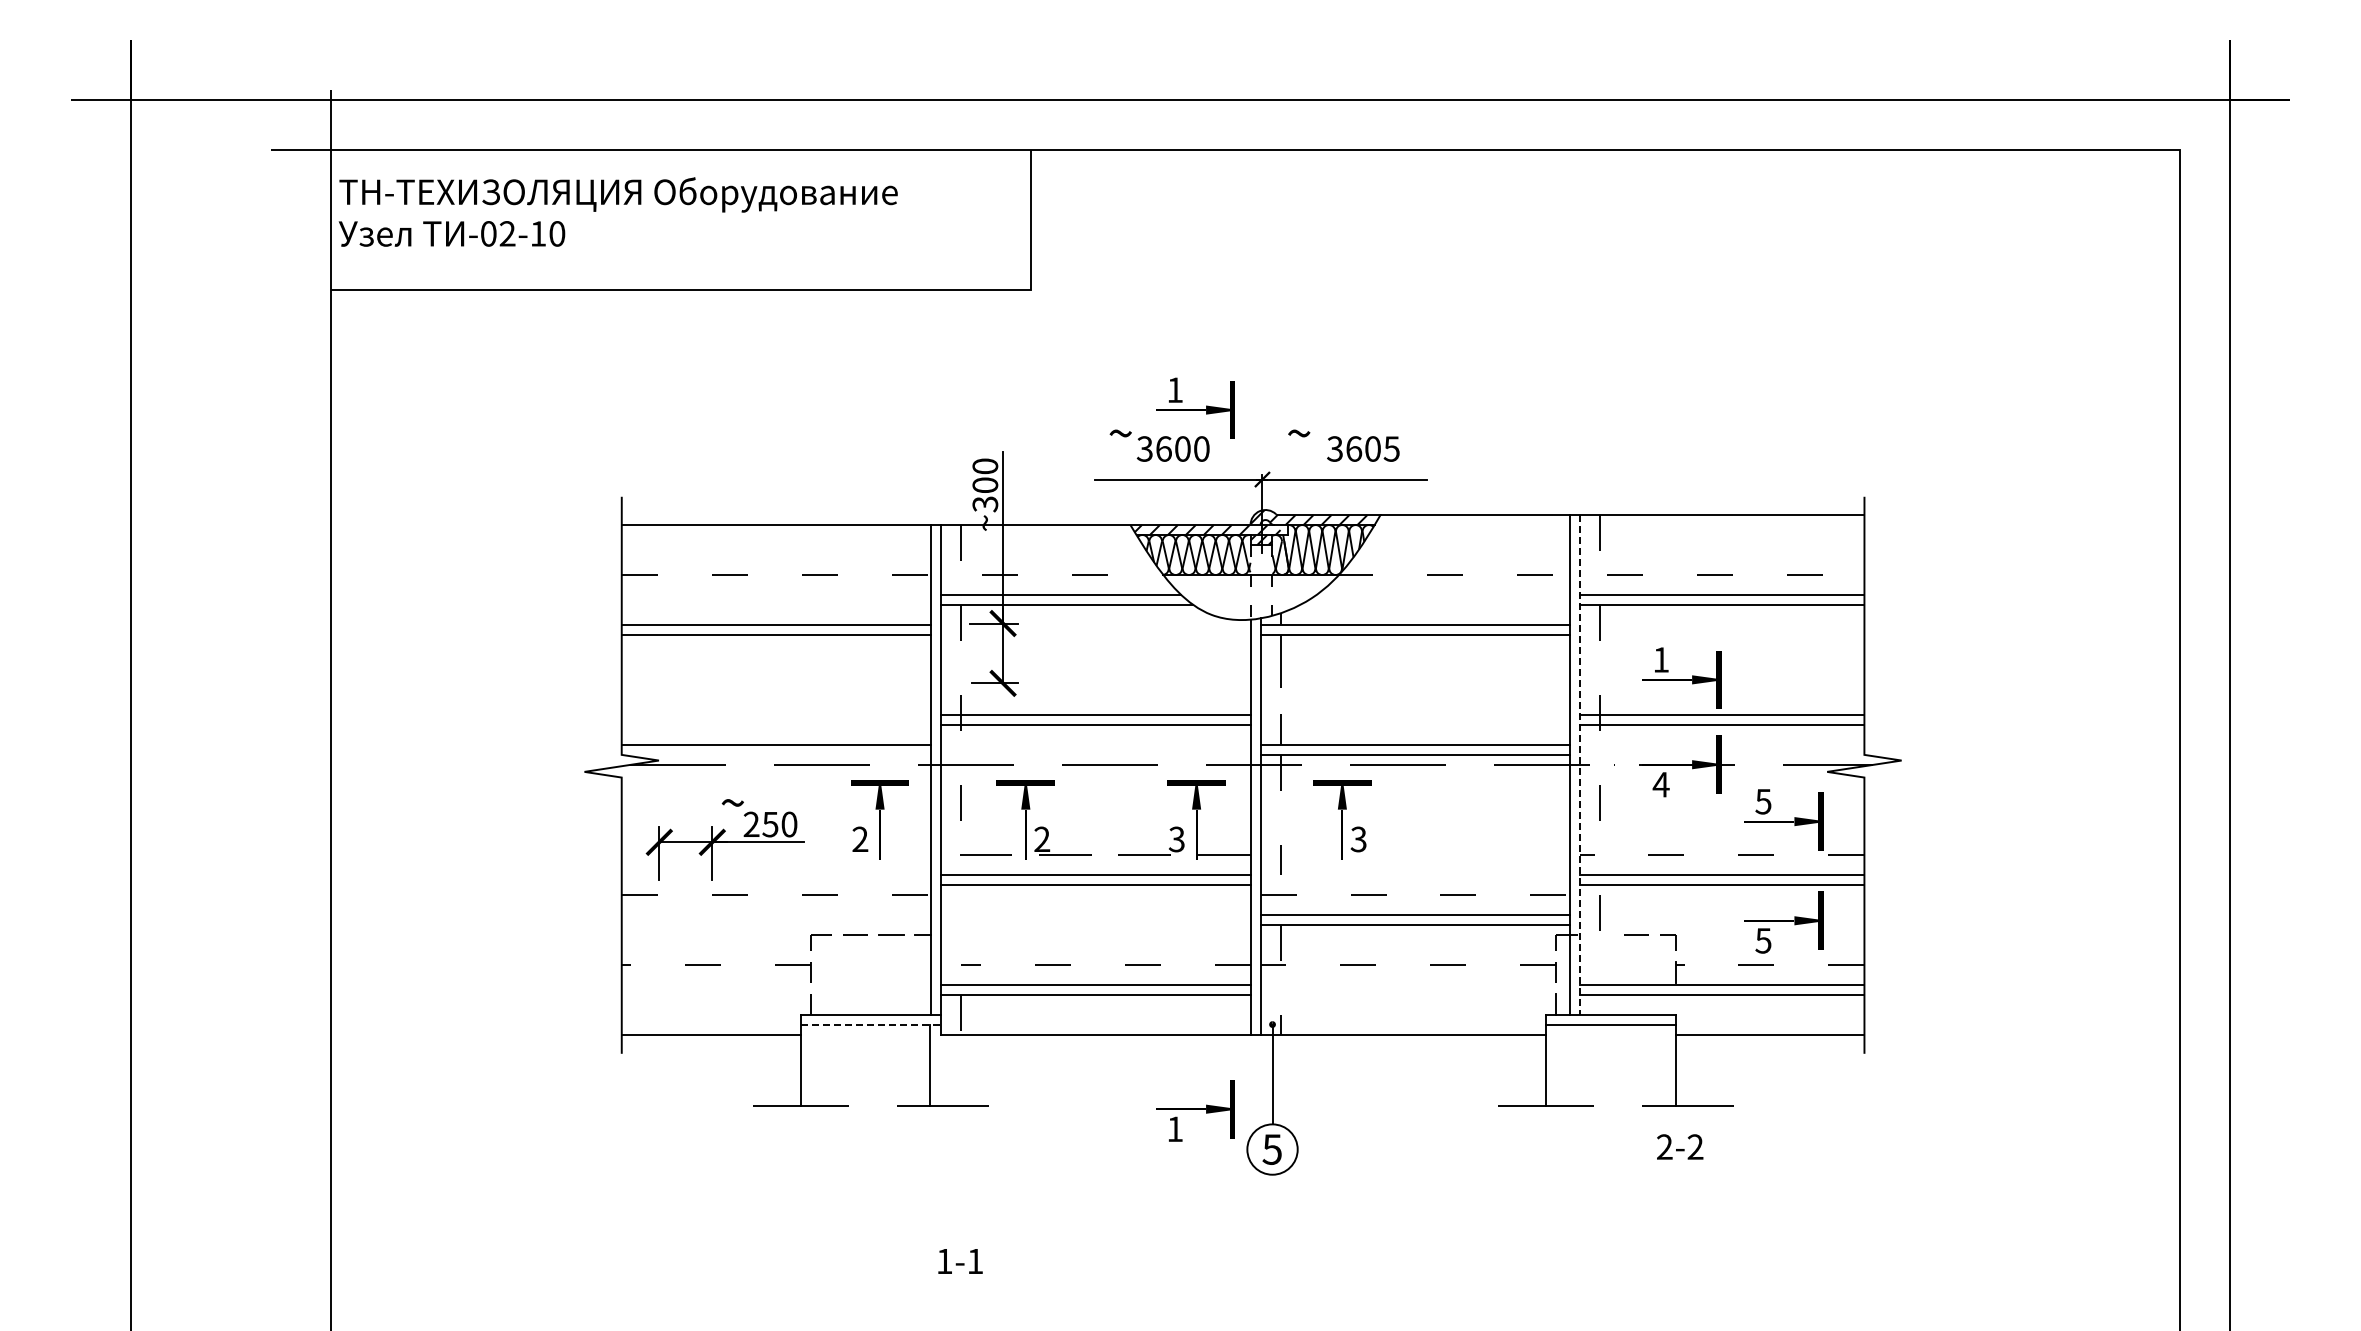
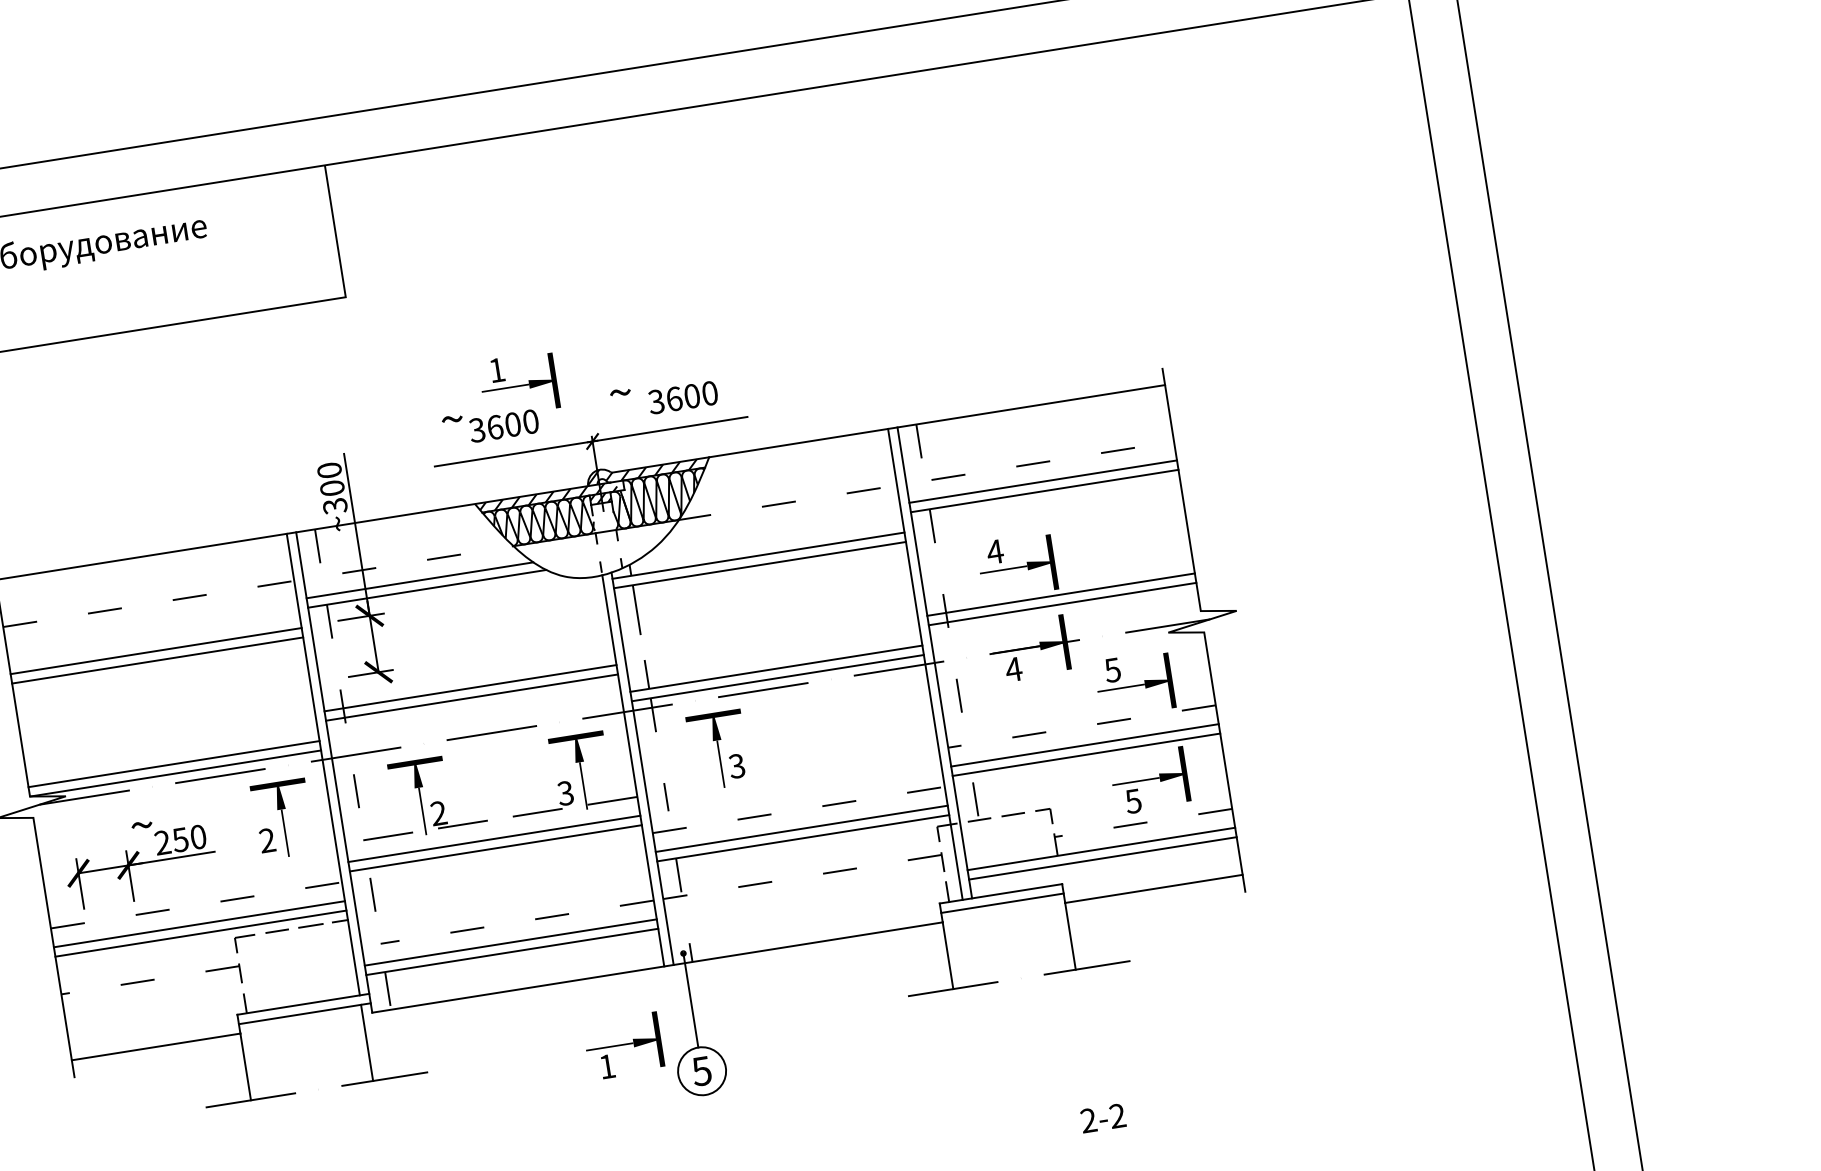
text: (1391, 448) -> (709, 392), 3605 -> 3600
text: (1660, 659) -> (994, 551), 1 -> 4
line: (776, 754) -> (175, 773), added
line: (1580, 764) -> (934, 662), dashed -> solid
line: (960, 912) -> (372, 894), added
line: (775, 914) -> (198, 923), added
line: (775, 924) -> (200, 933), added
line: (1600, 934) -> (978, 819), added
line: (870, 1024) -> (304, 1013), dashed -> solid
text: (1680, 1146) -> (1103, 1117), moved

